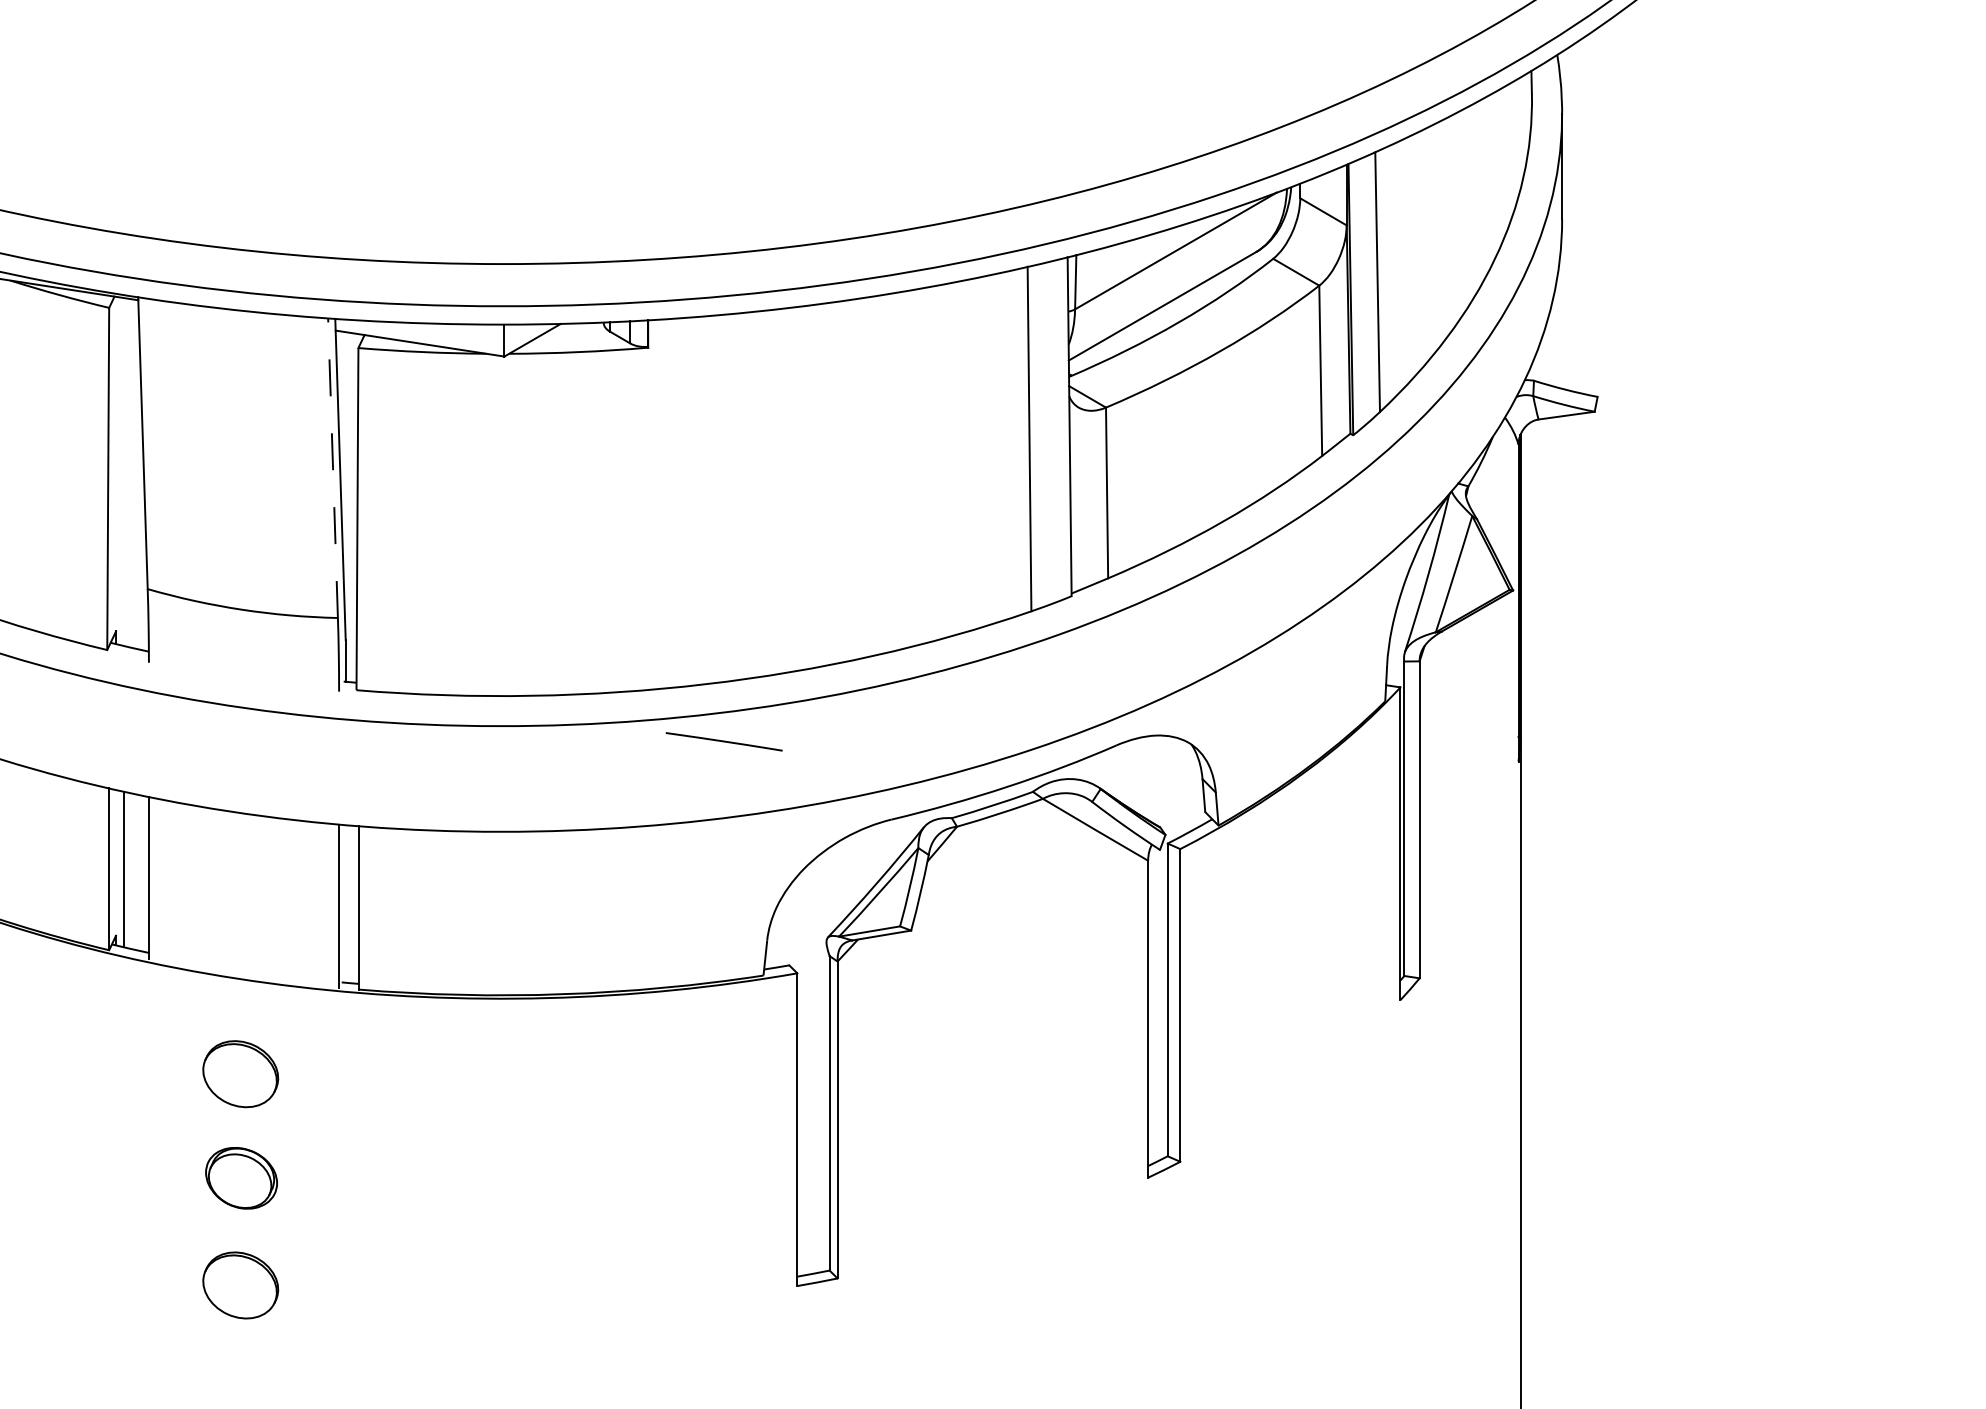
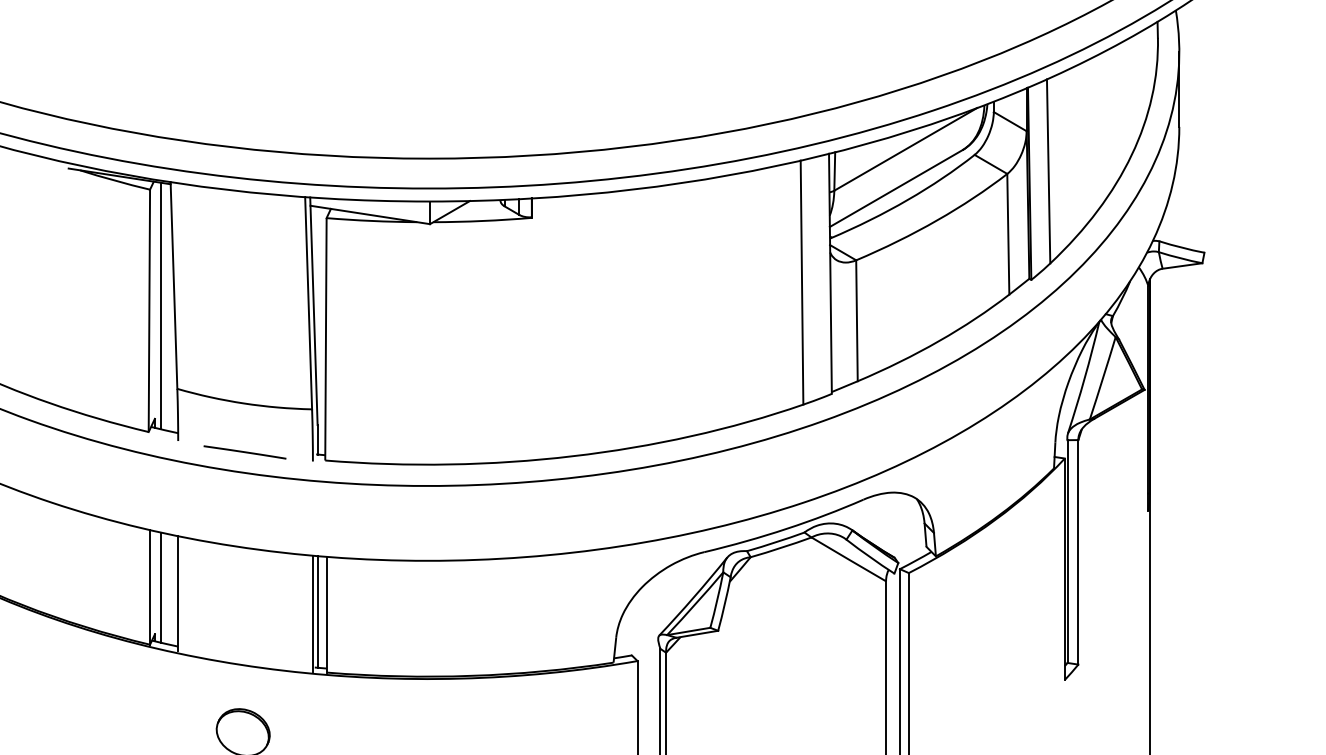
line: (333, 468) -> (308, 303), dashed -> solid
line: (124, 472) -> (160, 306), added
line: (723, 741) -> (244, 452), moved
line: (345, 903) -> (317, 611), added

